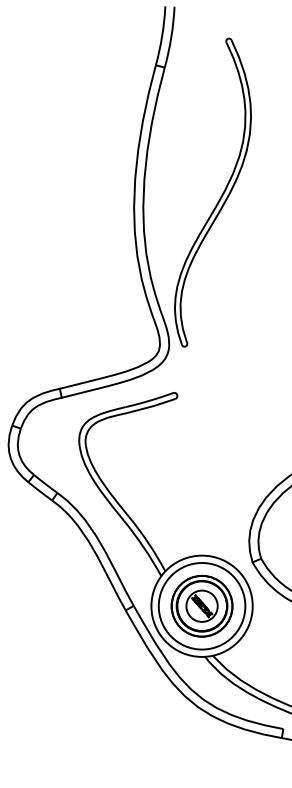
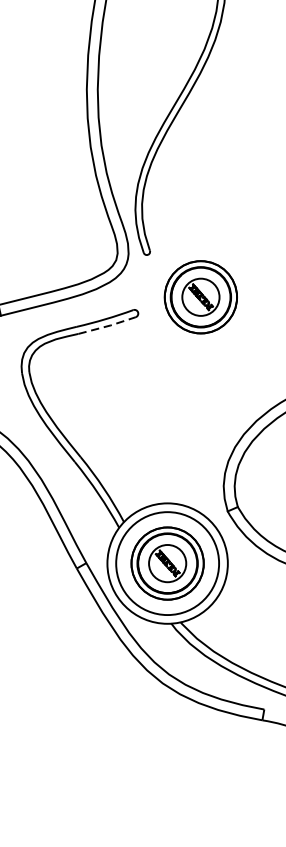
part: (229, 382) -> (200, 297), added
line: (152, 406) -> (108, 326), solid -> dashed

